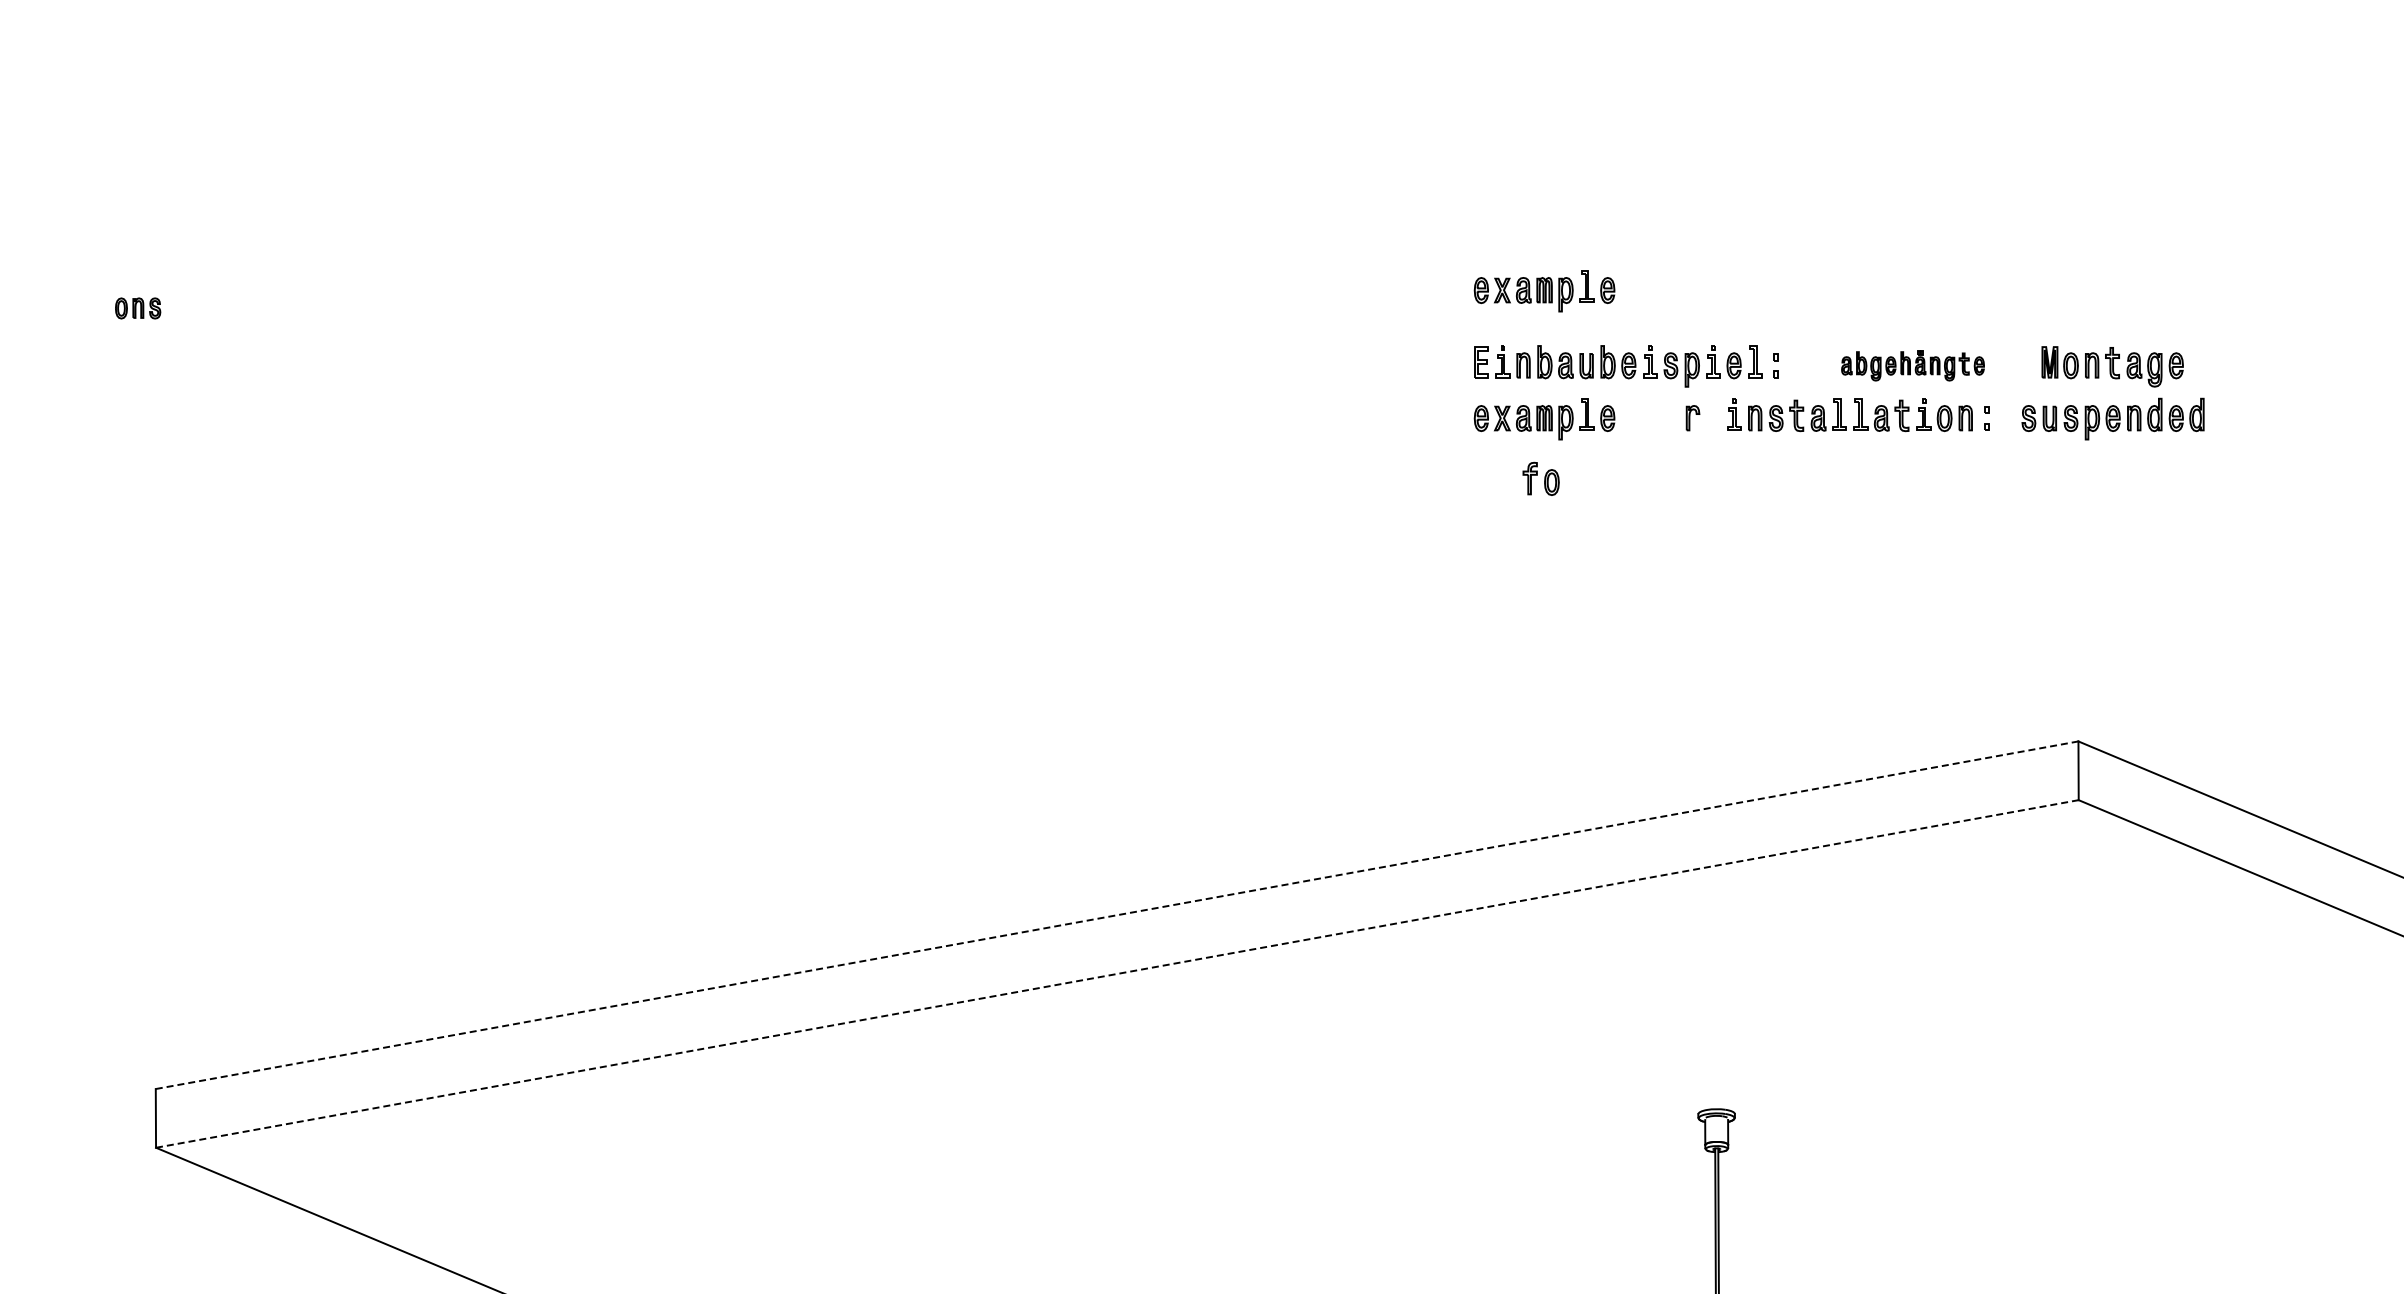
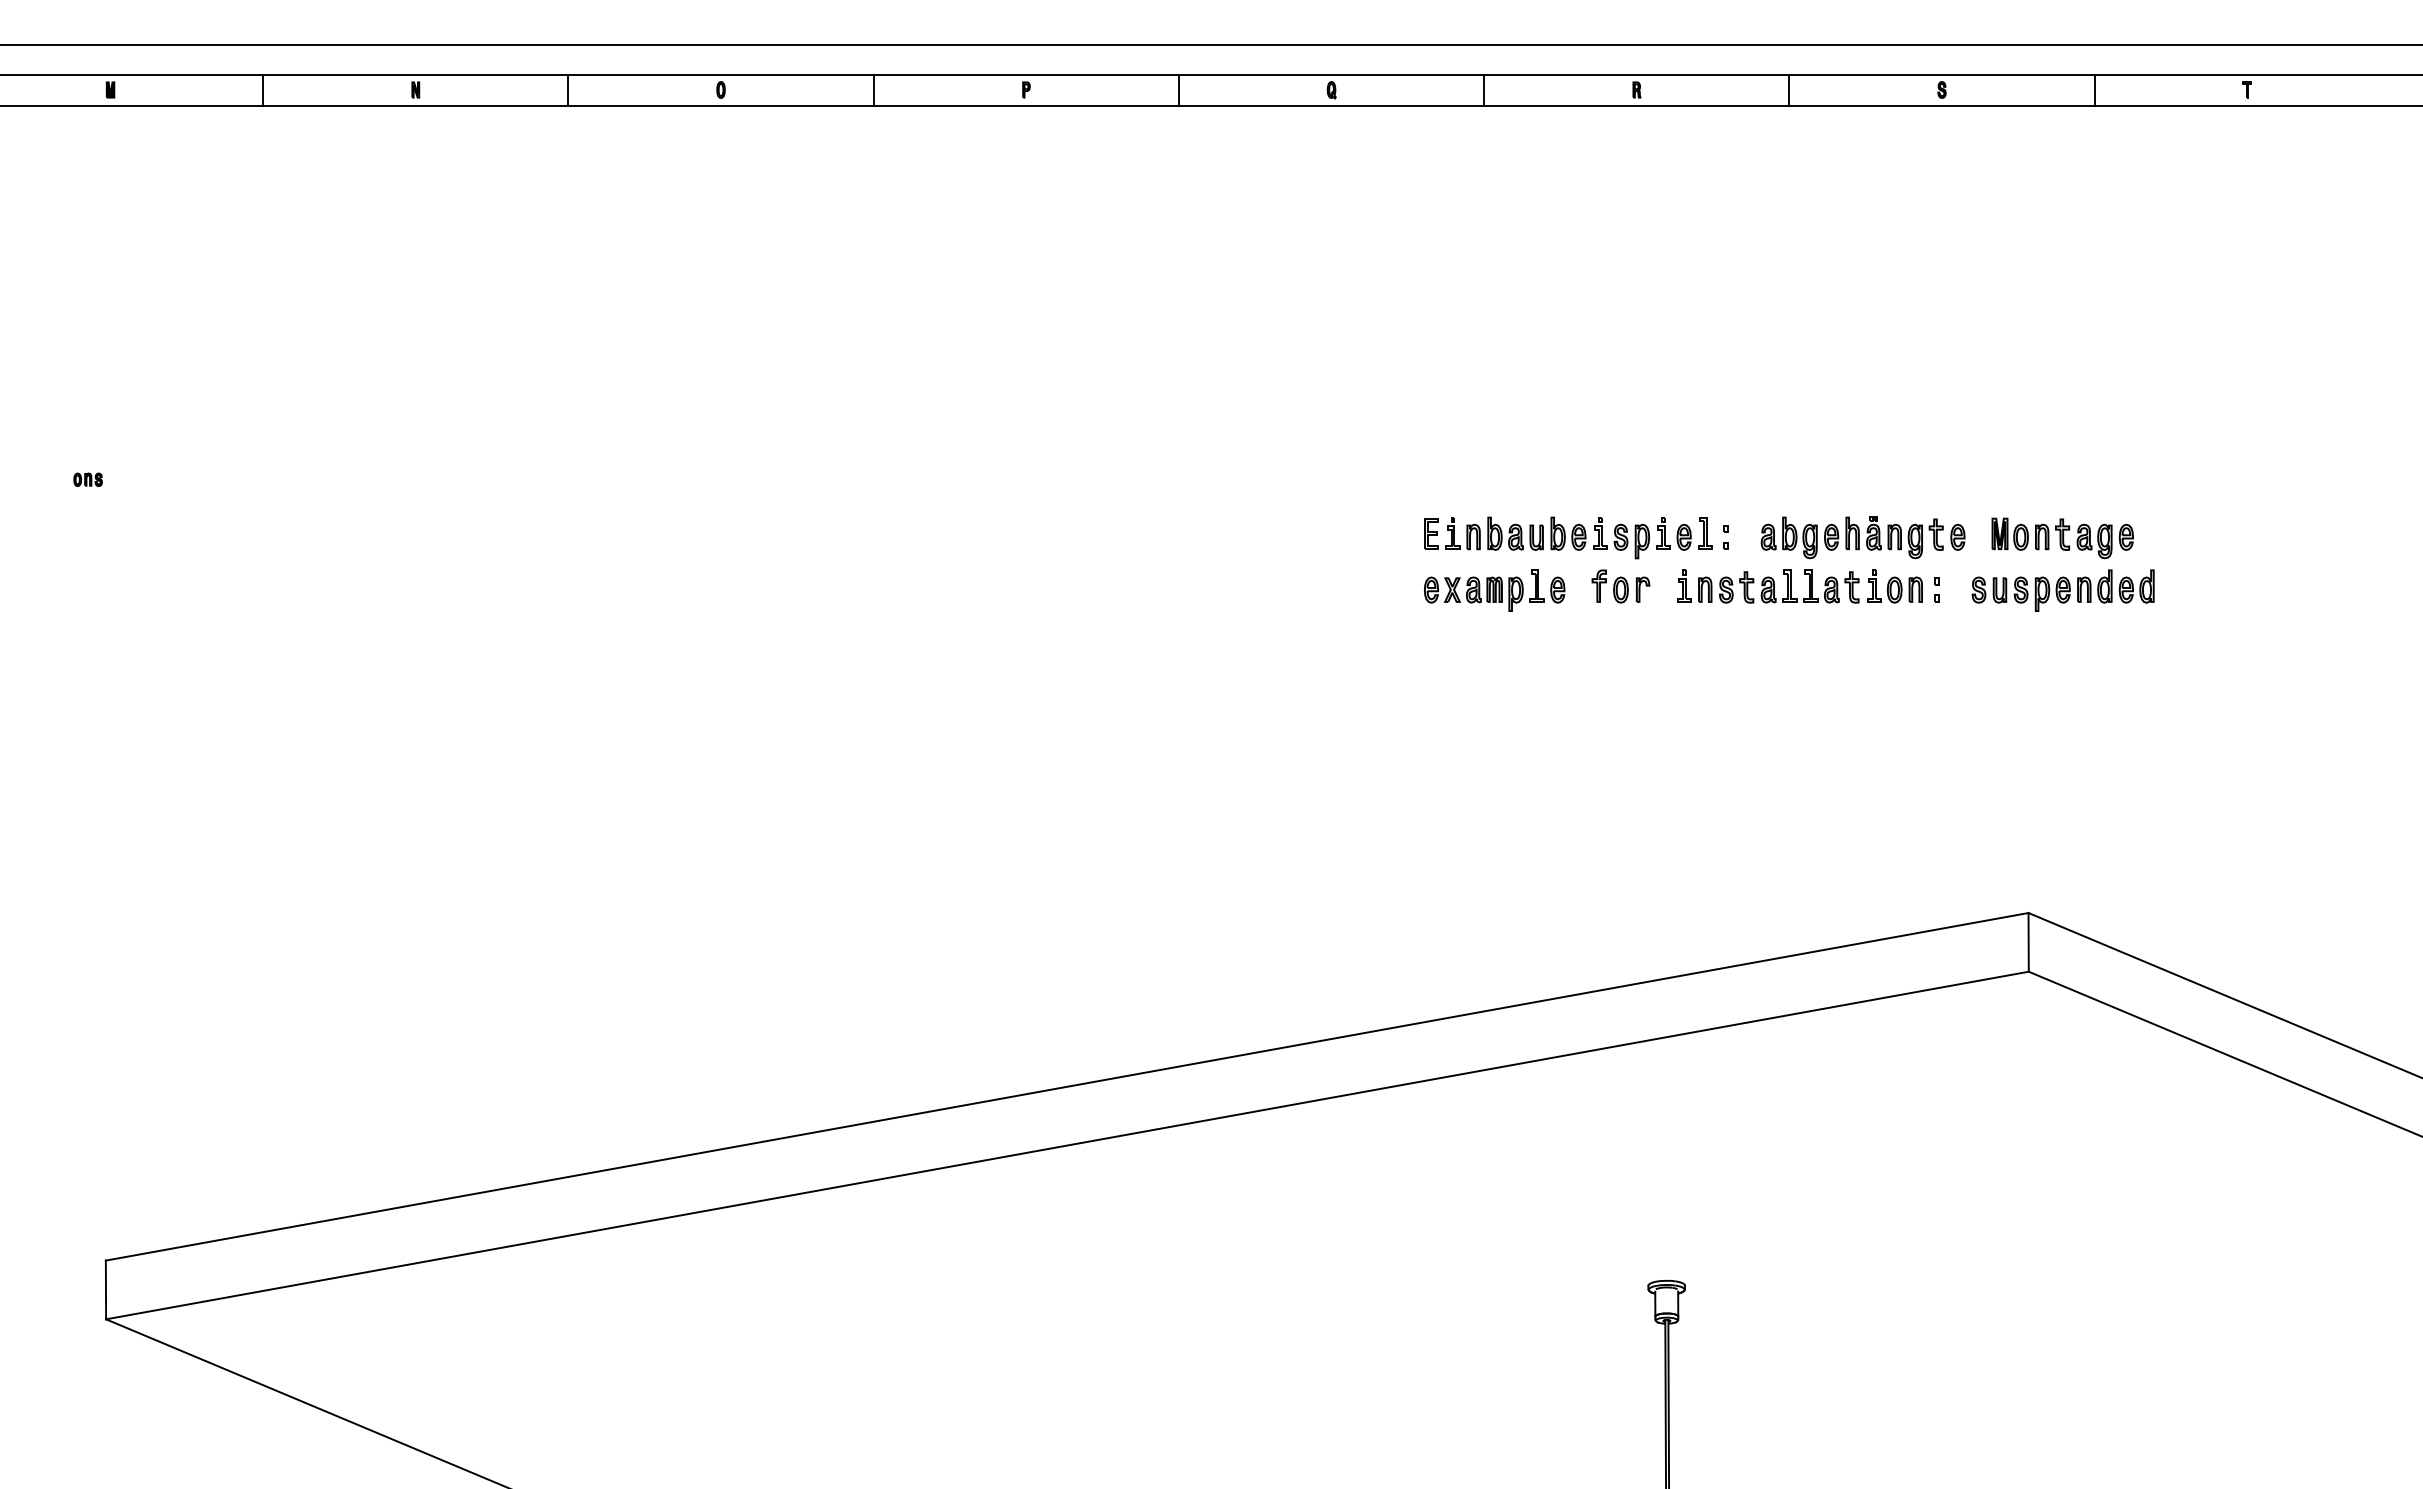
part: (1544, 290) -> (1494, 462), removed
part: (137, 307) -> (87, 479), size x0.62
part: (1912, 365) -> (1862, 537), size x1.43
part: (1540, 478) -> (1609, 586), moved
line: (1117, 914) -> (1067, 1086), dashed -> solid
line: (1117, 973) -> (1067, 1145), dashed -> solid

